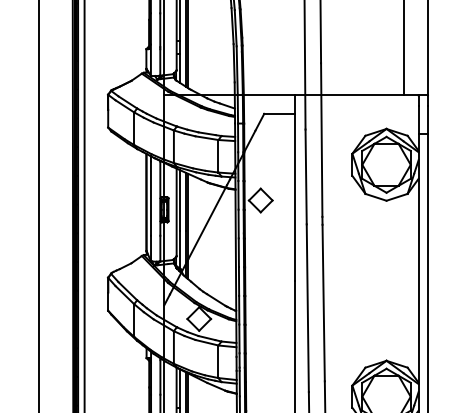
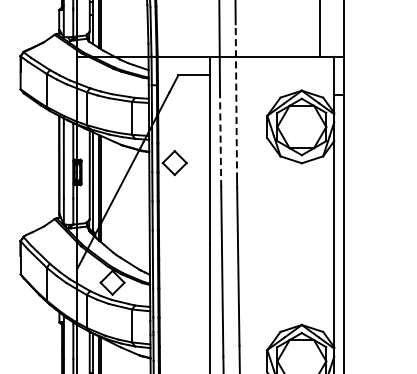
line: (321, 140) -> (236, 102), solid -> dashed
line: (306, 176) -> (220, 138), solid -> dashed

